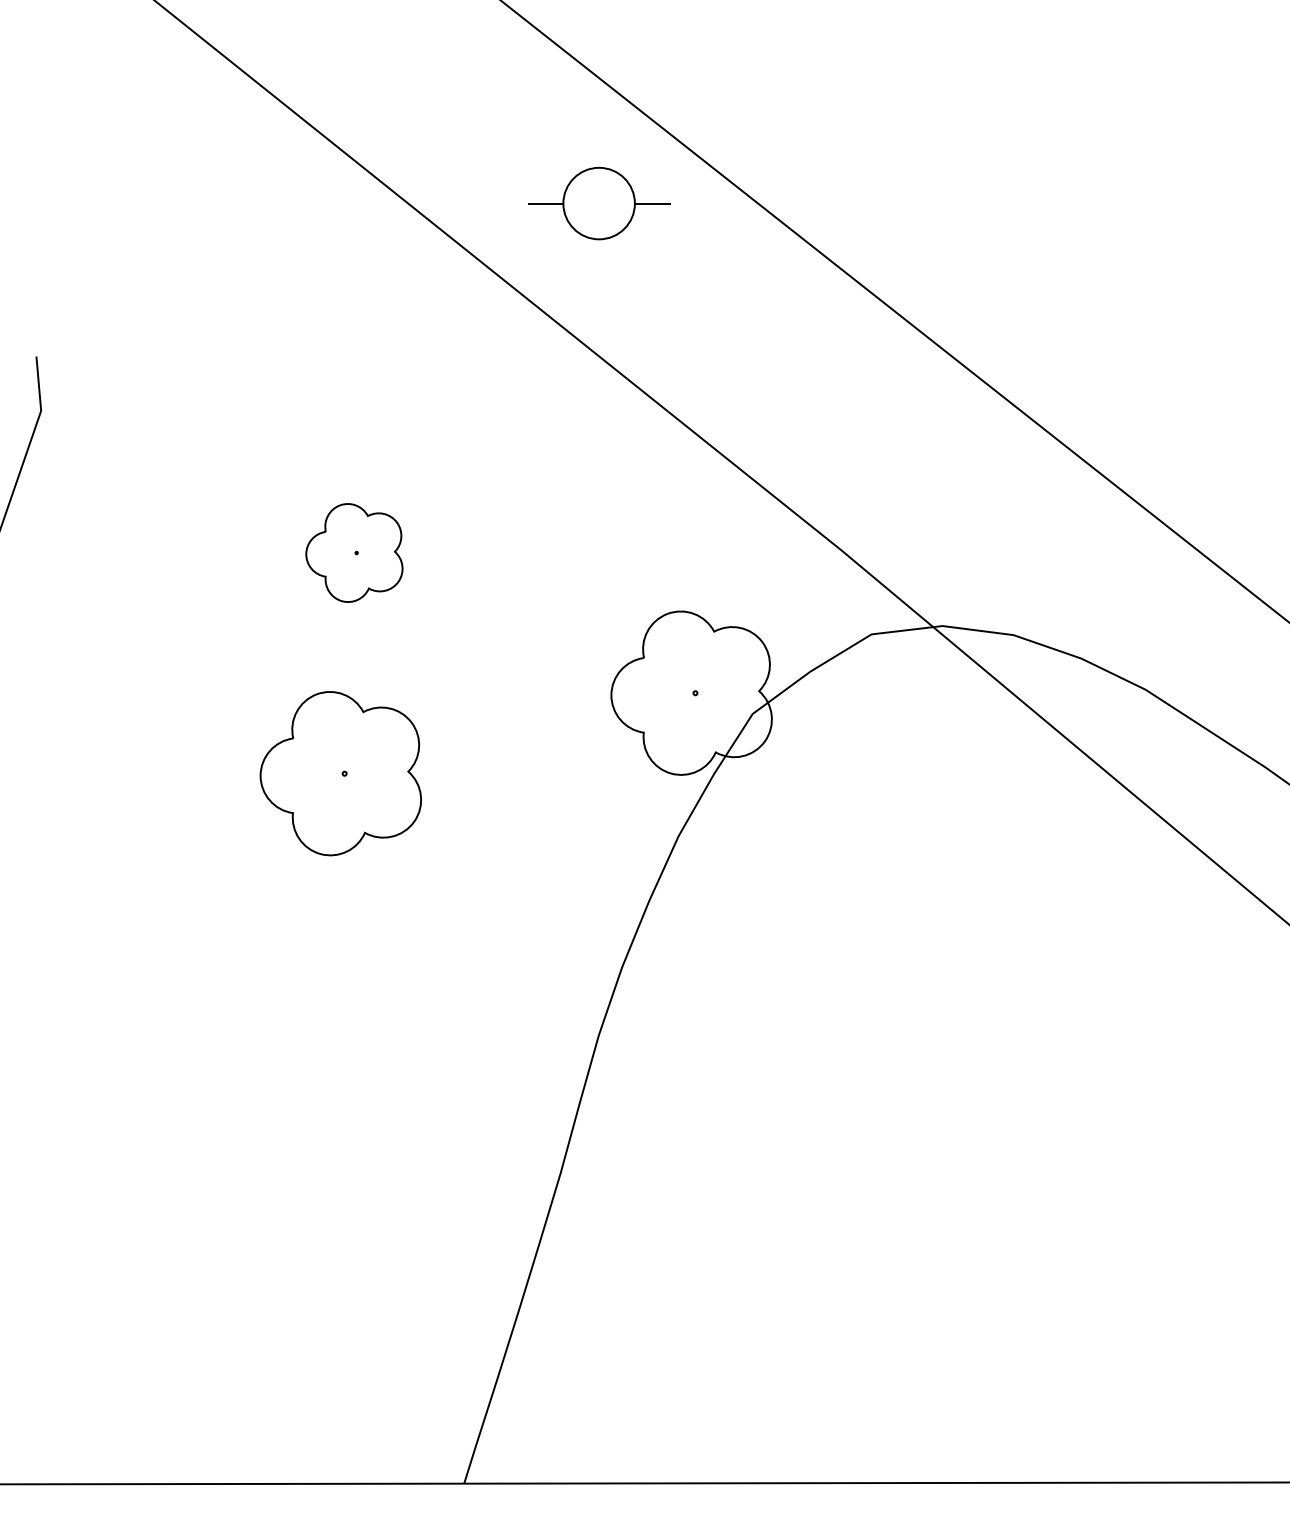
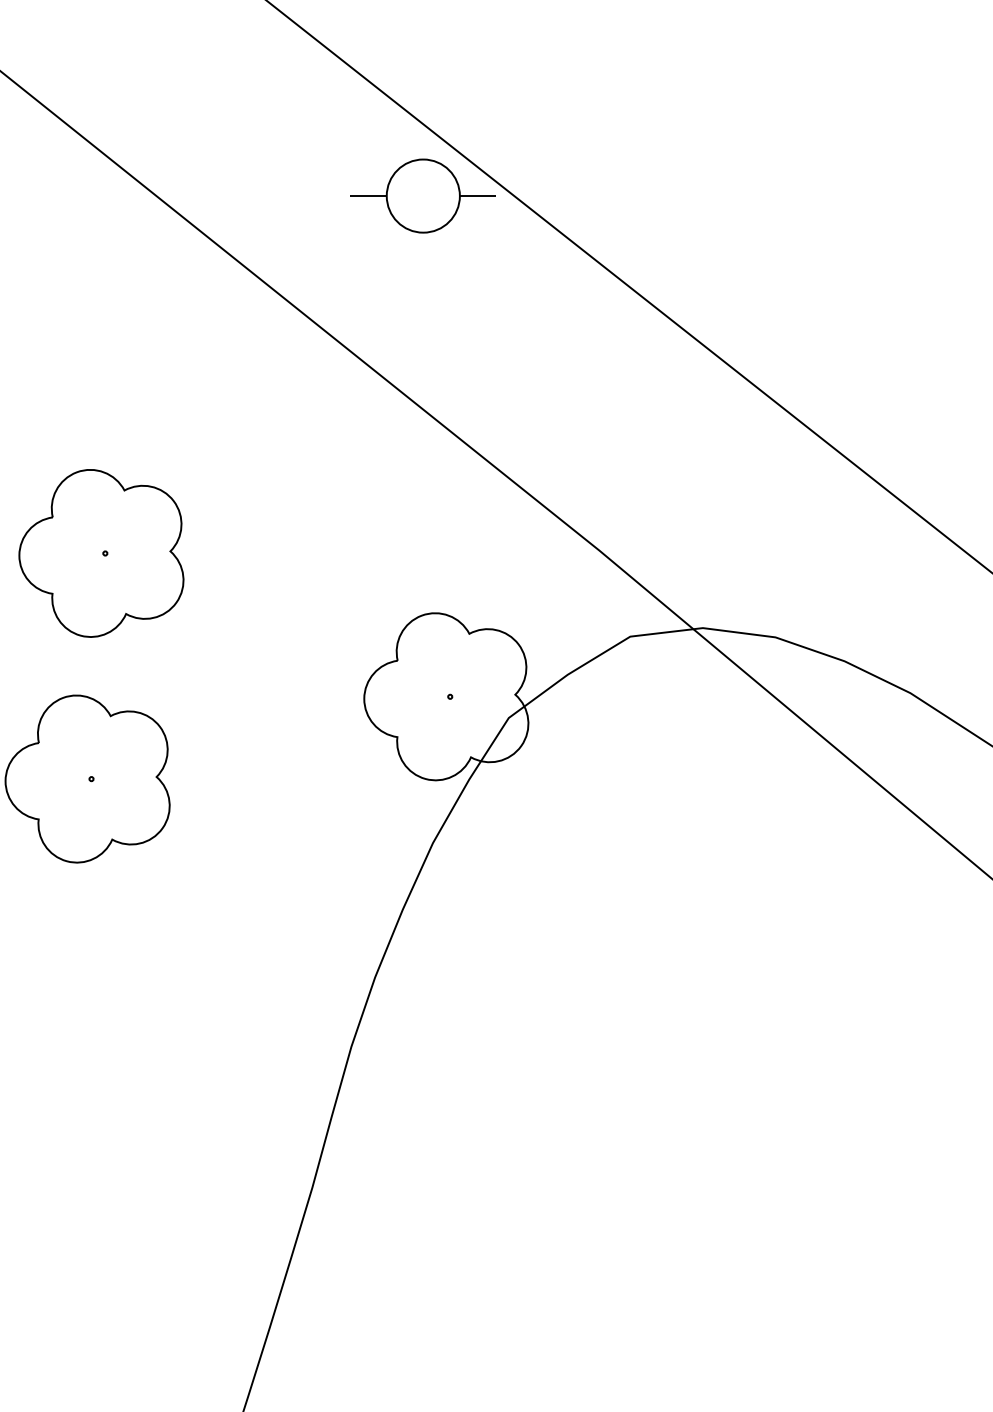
part: (599, 203) -> (423, 196), moved
part: (354, 552) -> (101, 552), size x1.67

